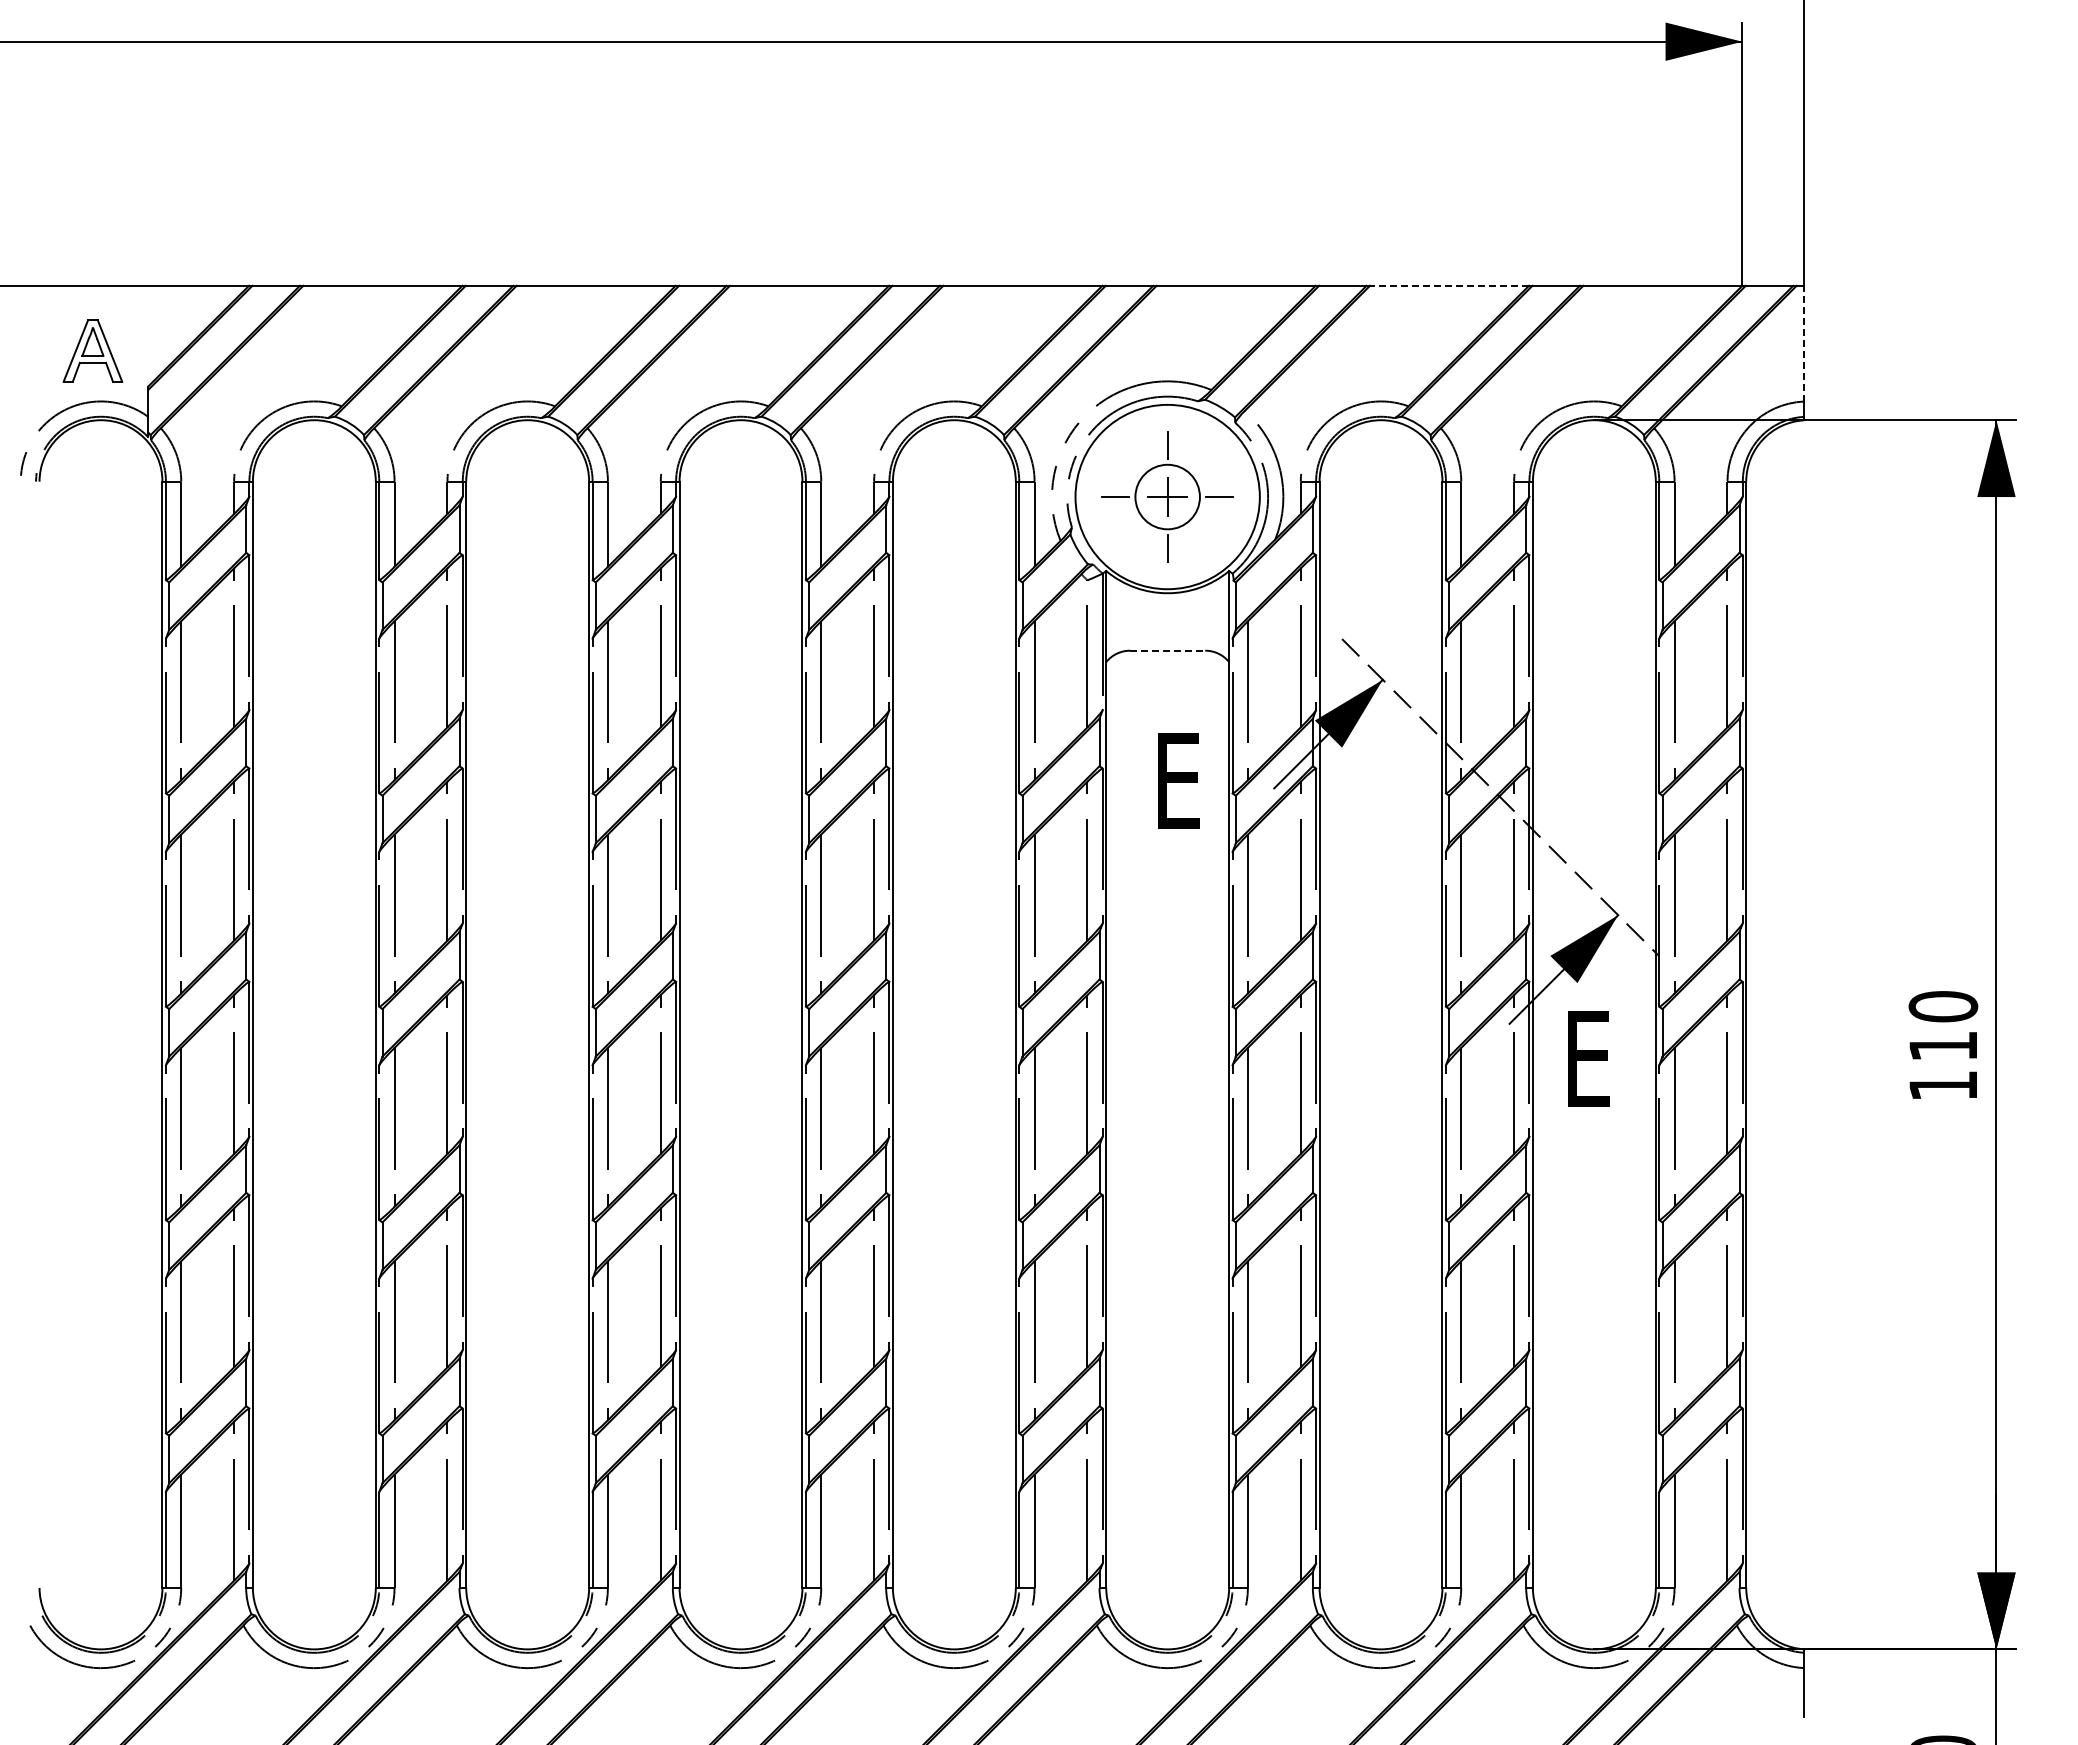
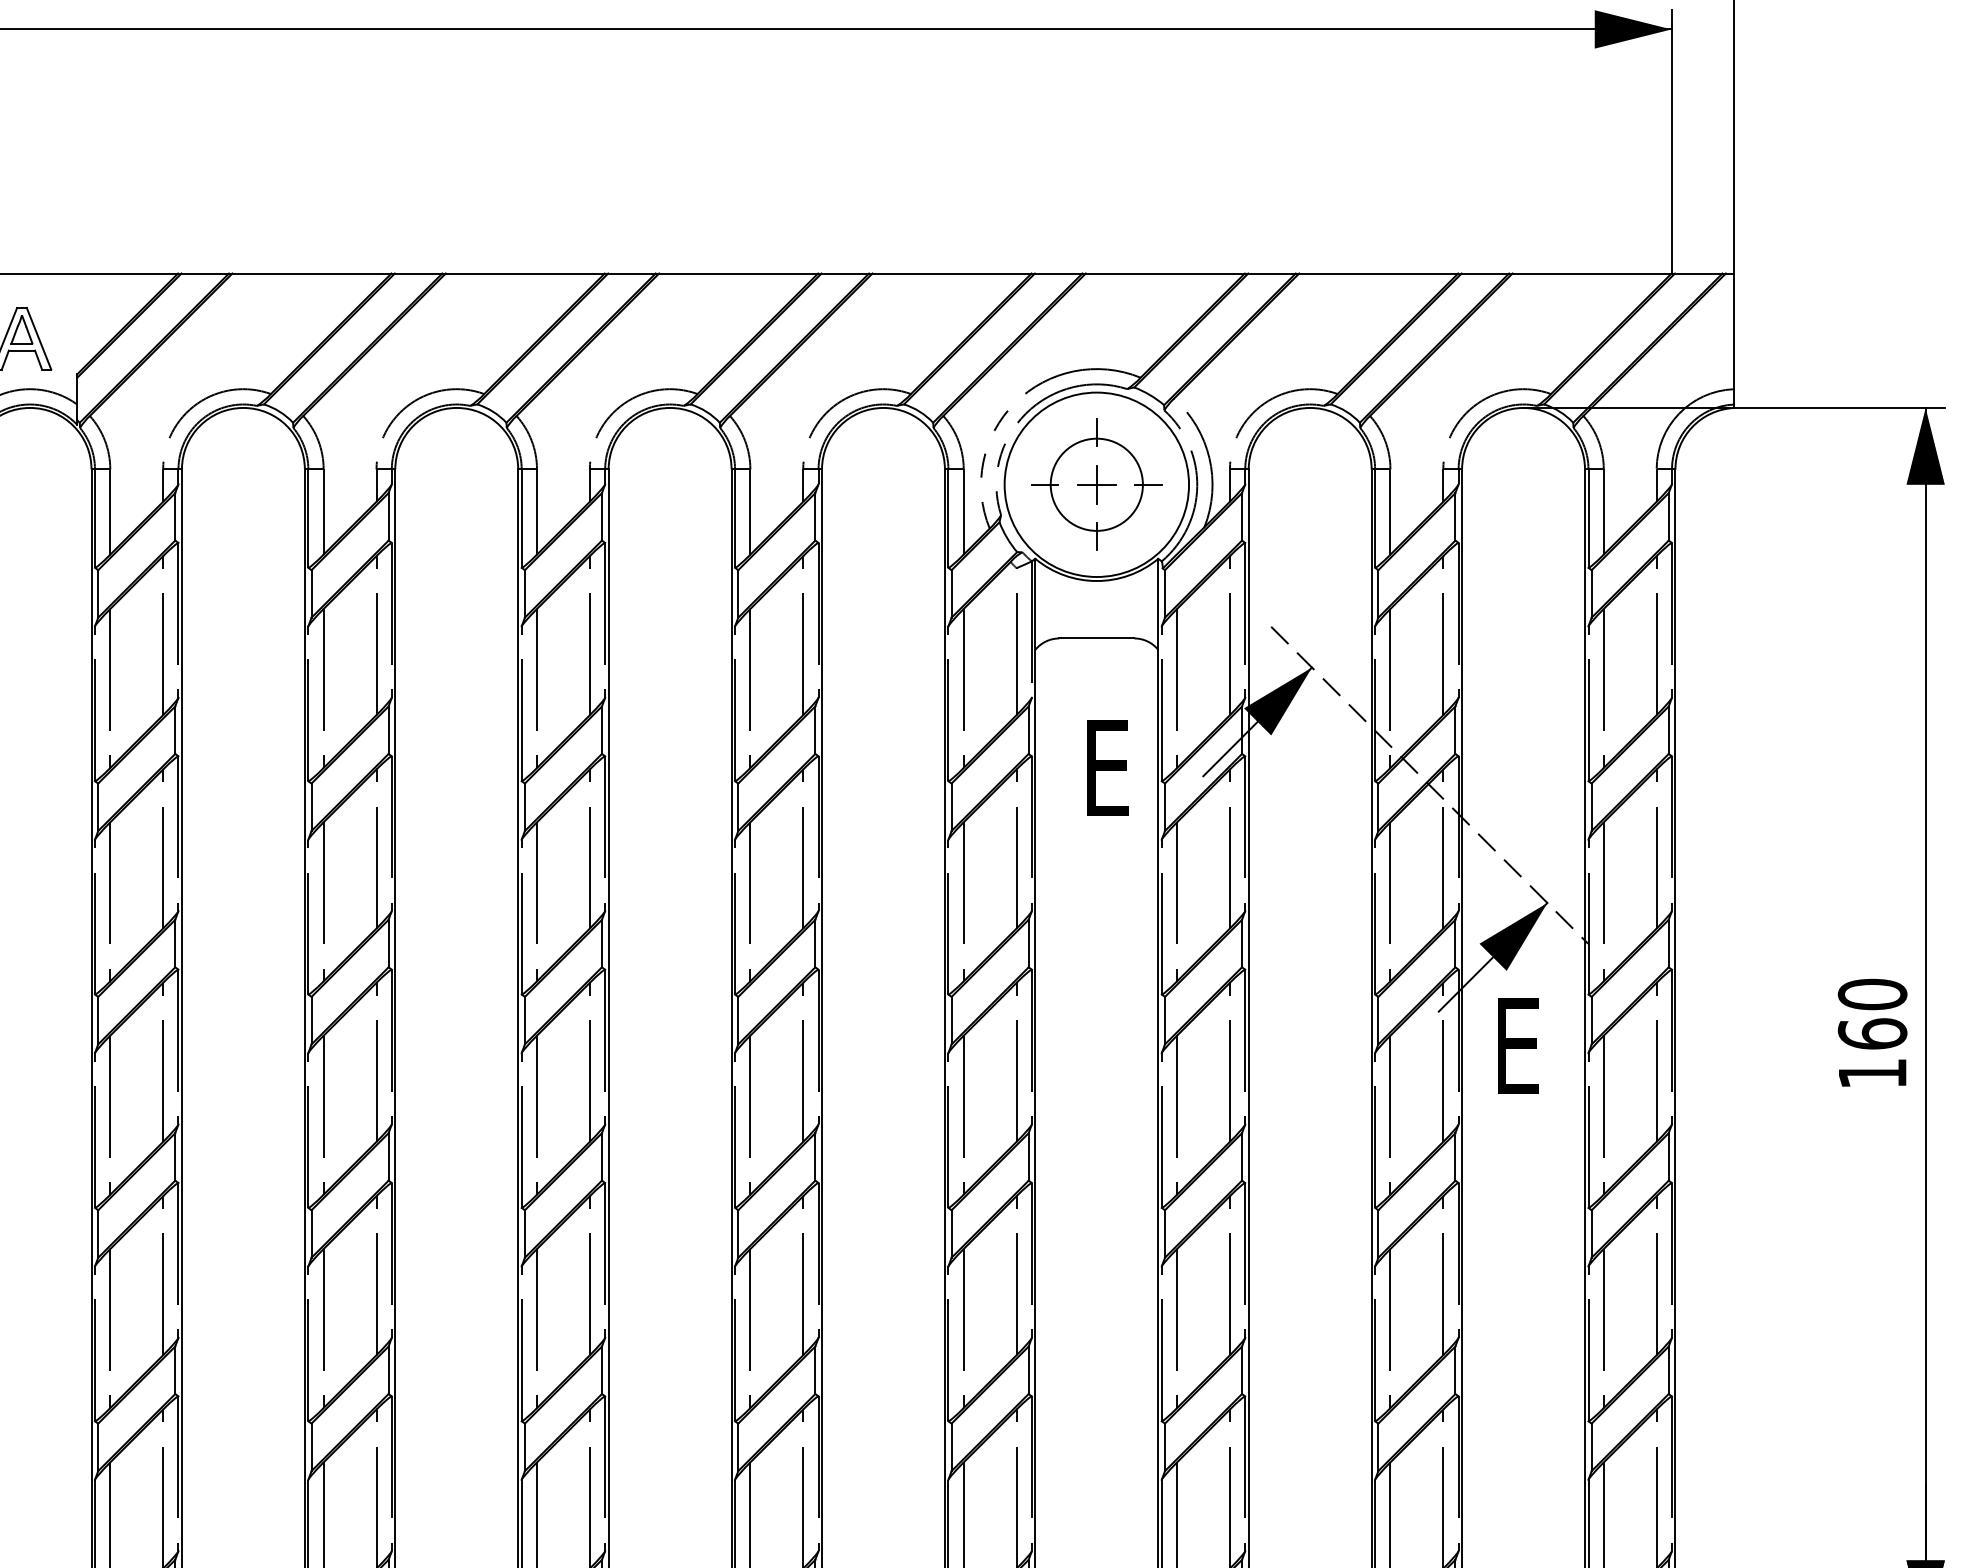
line: (1449, 285) -> (1378, 273), dashed -> solid
line: (1804, 343) -> (1733, 331), dashed -> solid
circle: (1167, 496) -> (1096, 484), size x1.43
line: (1167, 650) -> (1096, 638), dashed -> solid
text: (1943, 1045) -> (1872, 1033), 110 -> 160

